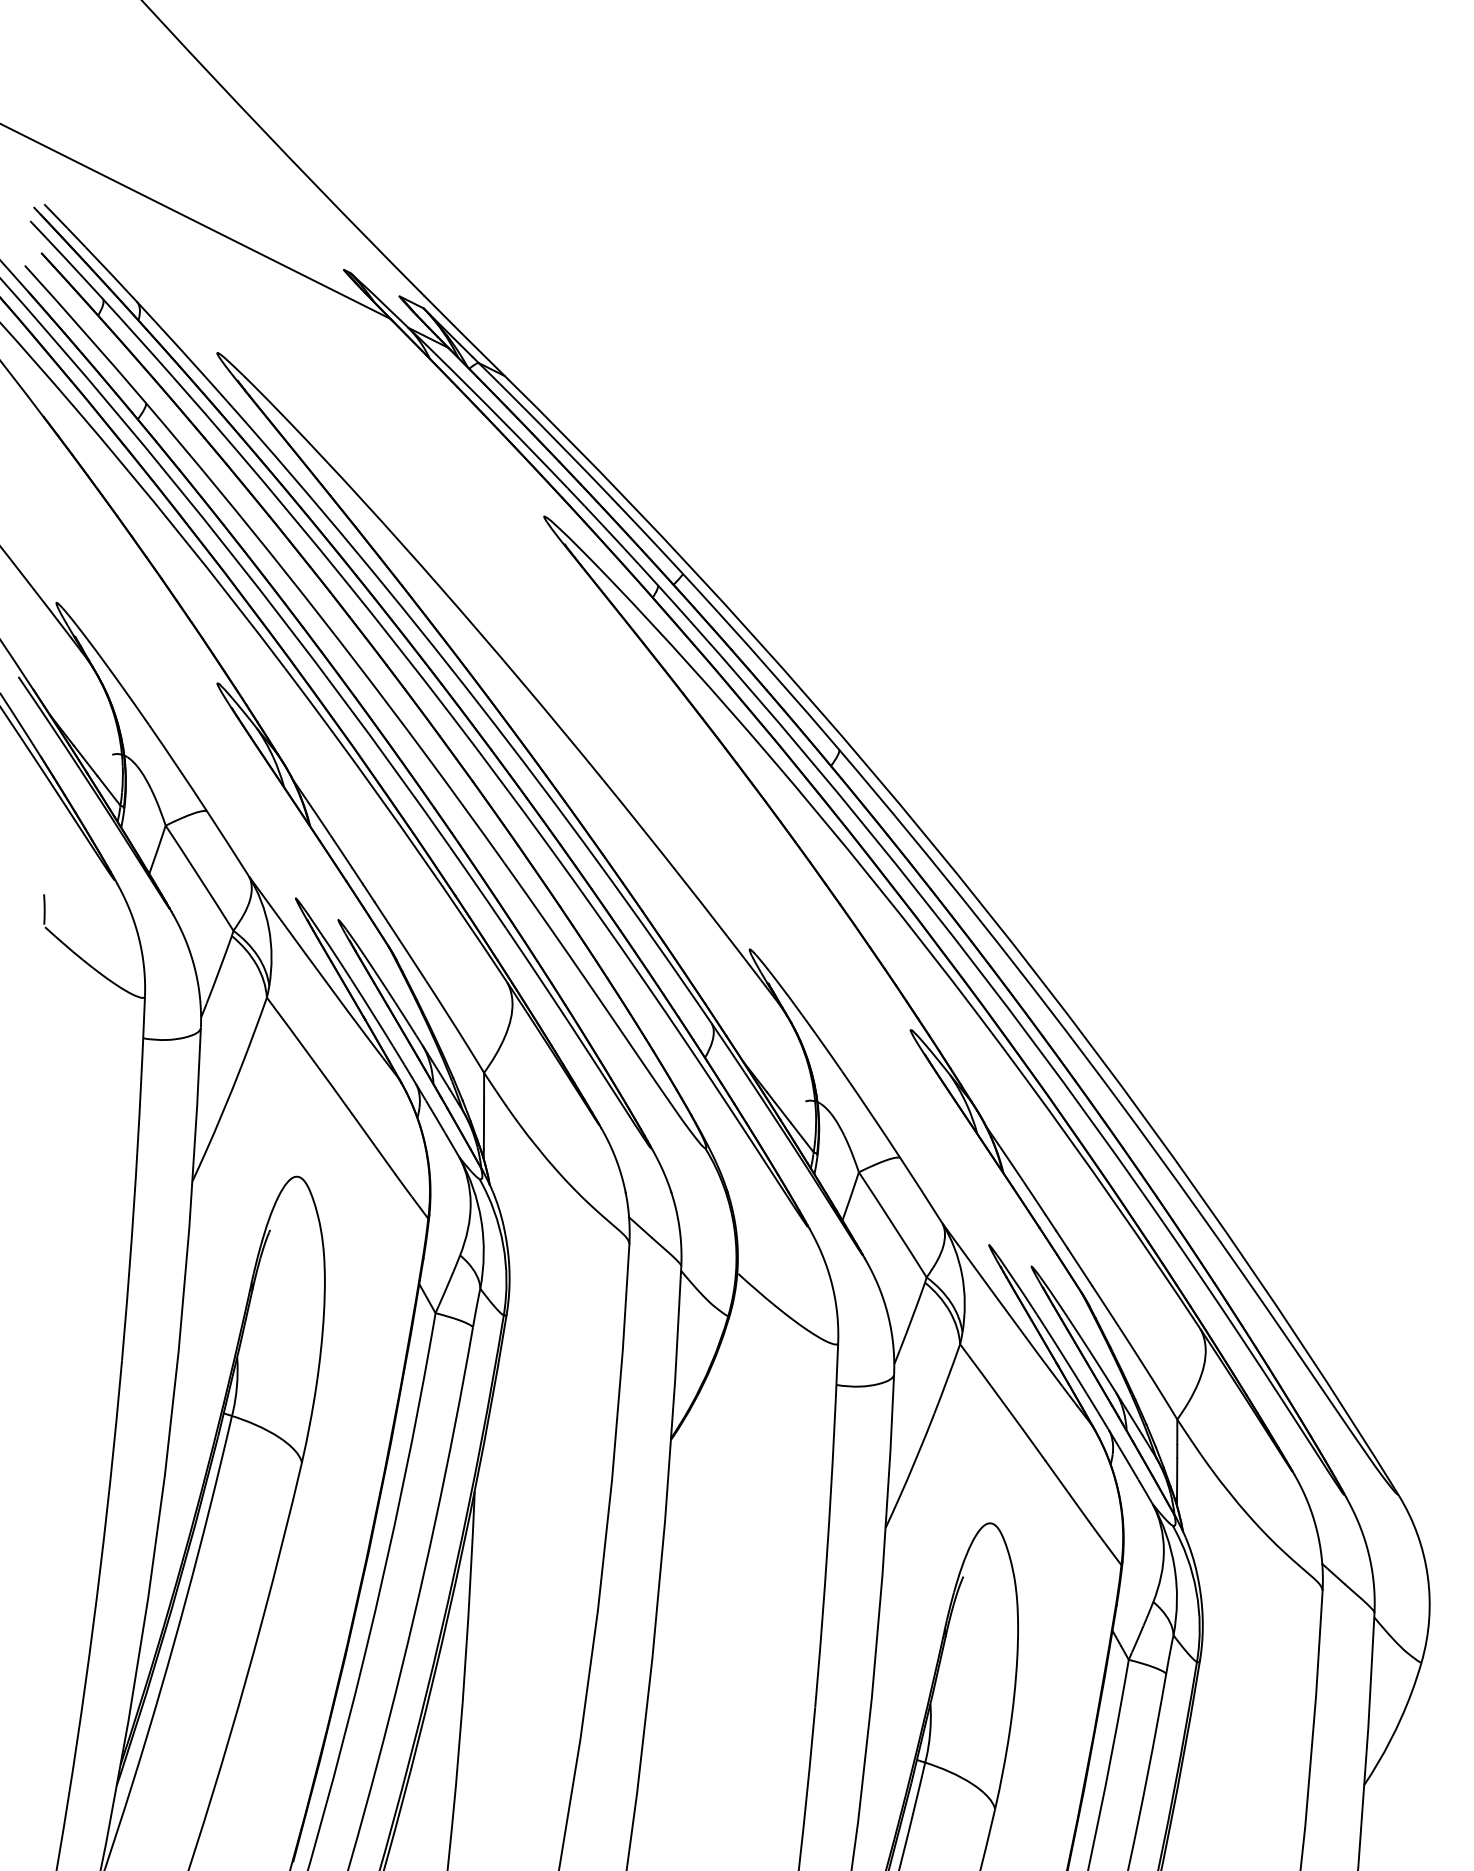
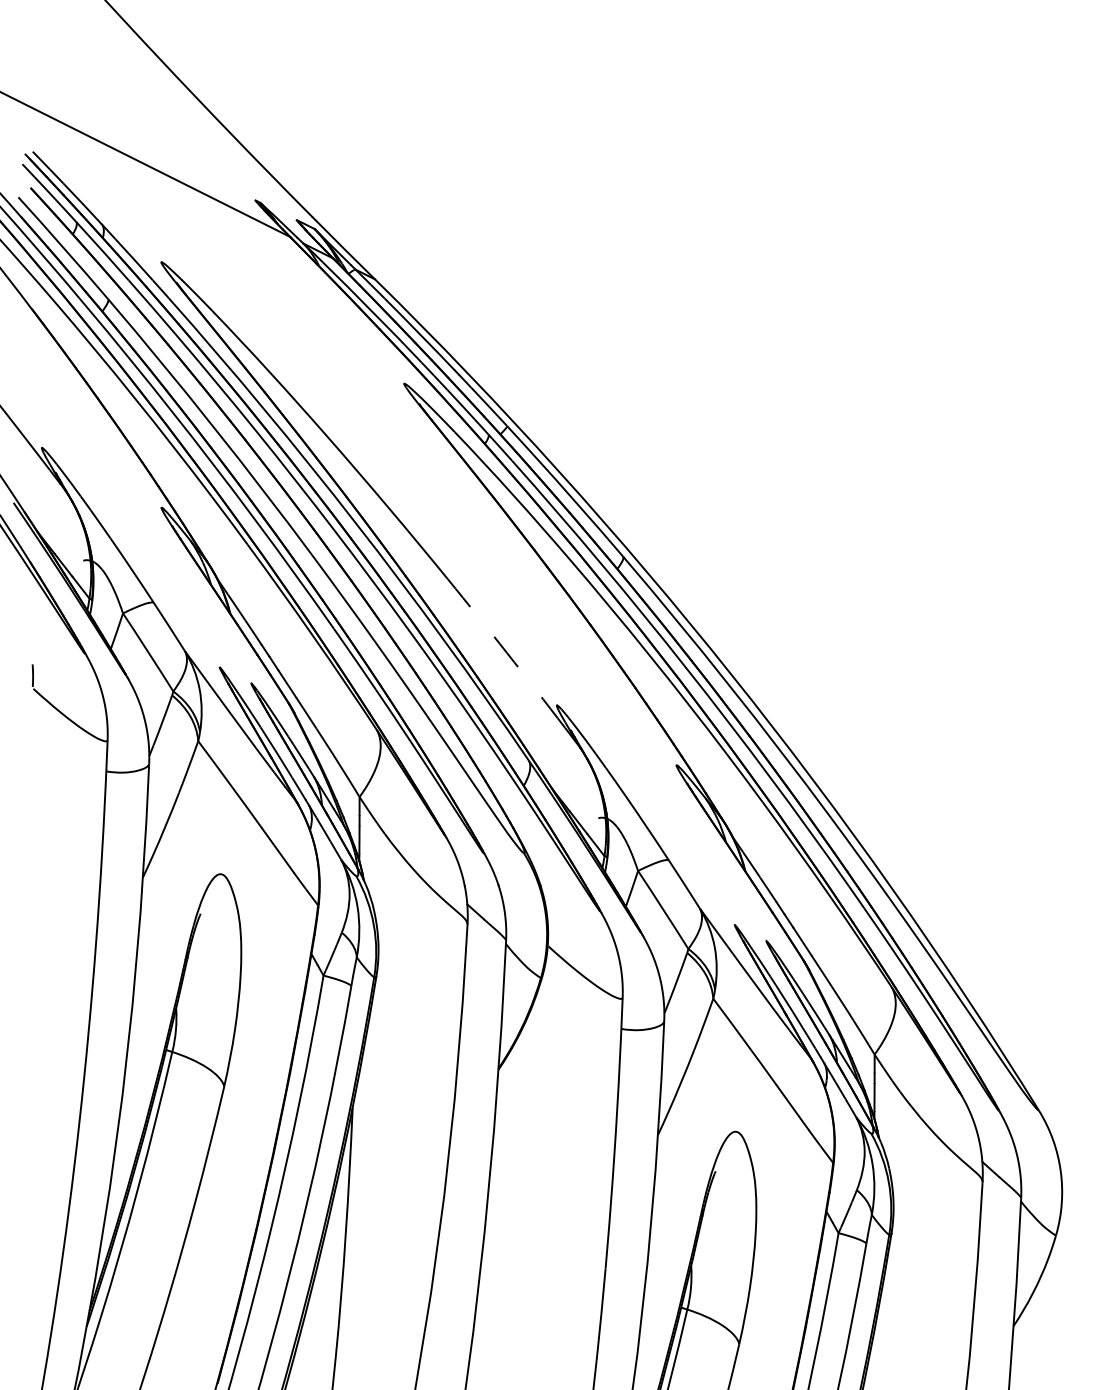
arc: (682, 879) -> (507, 653), solid -> dashed

